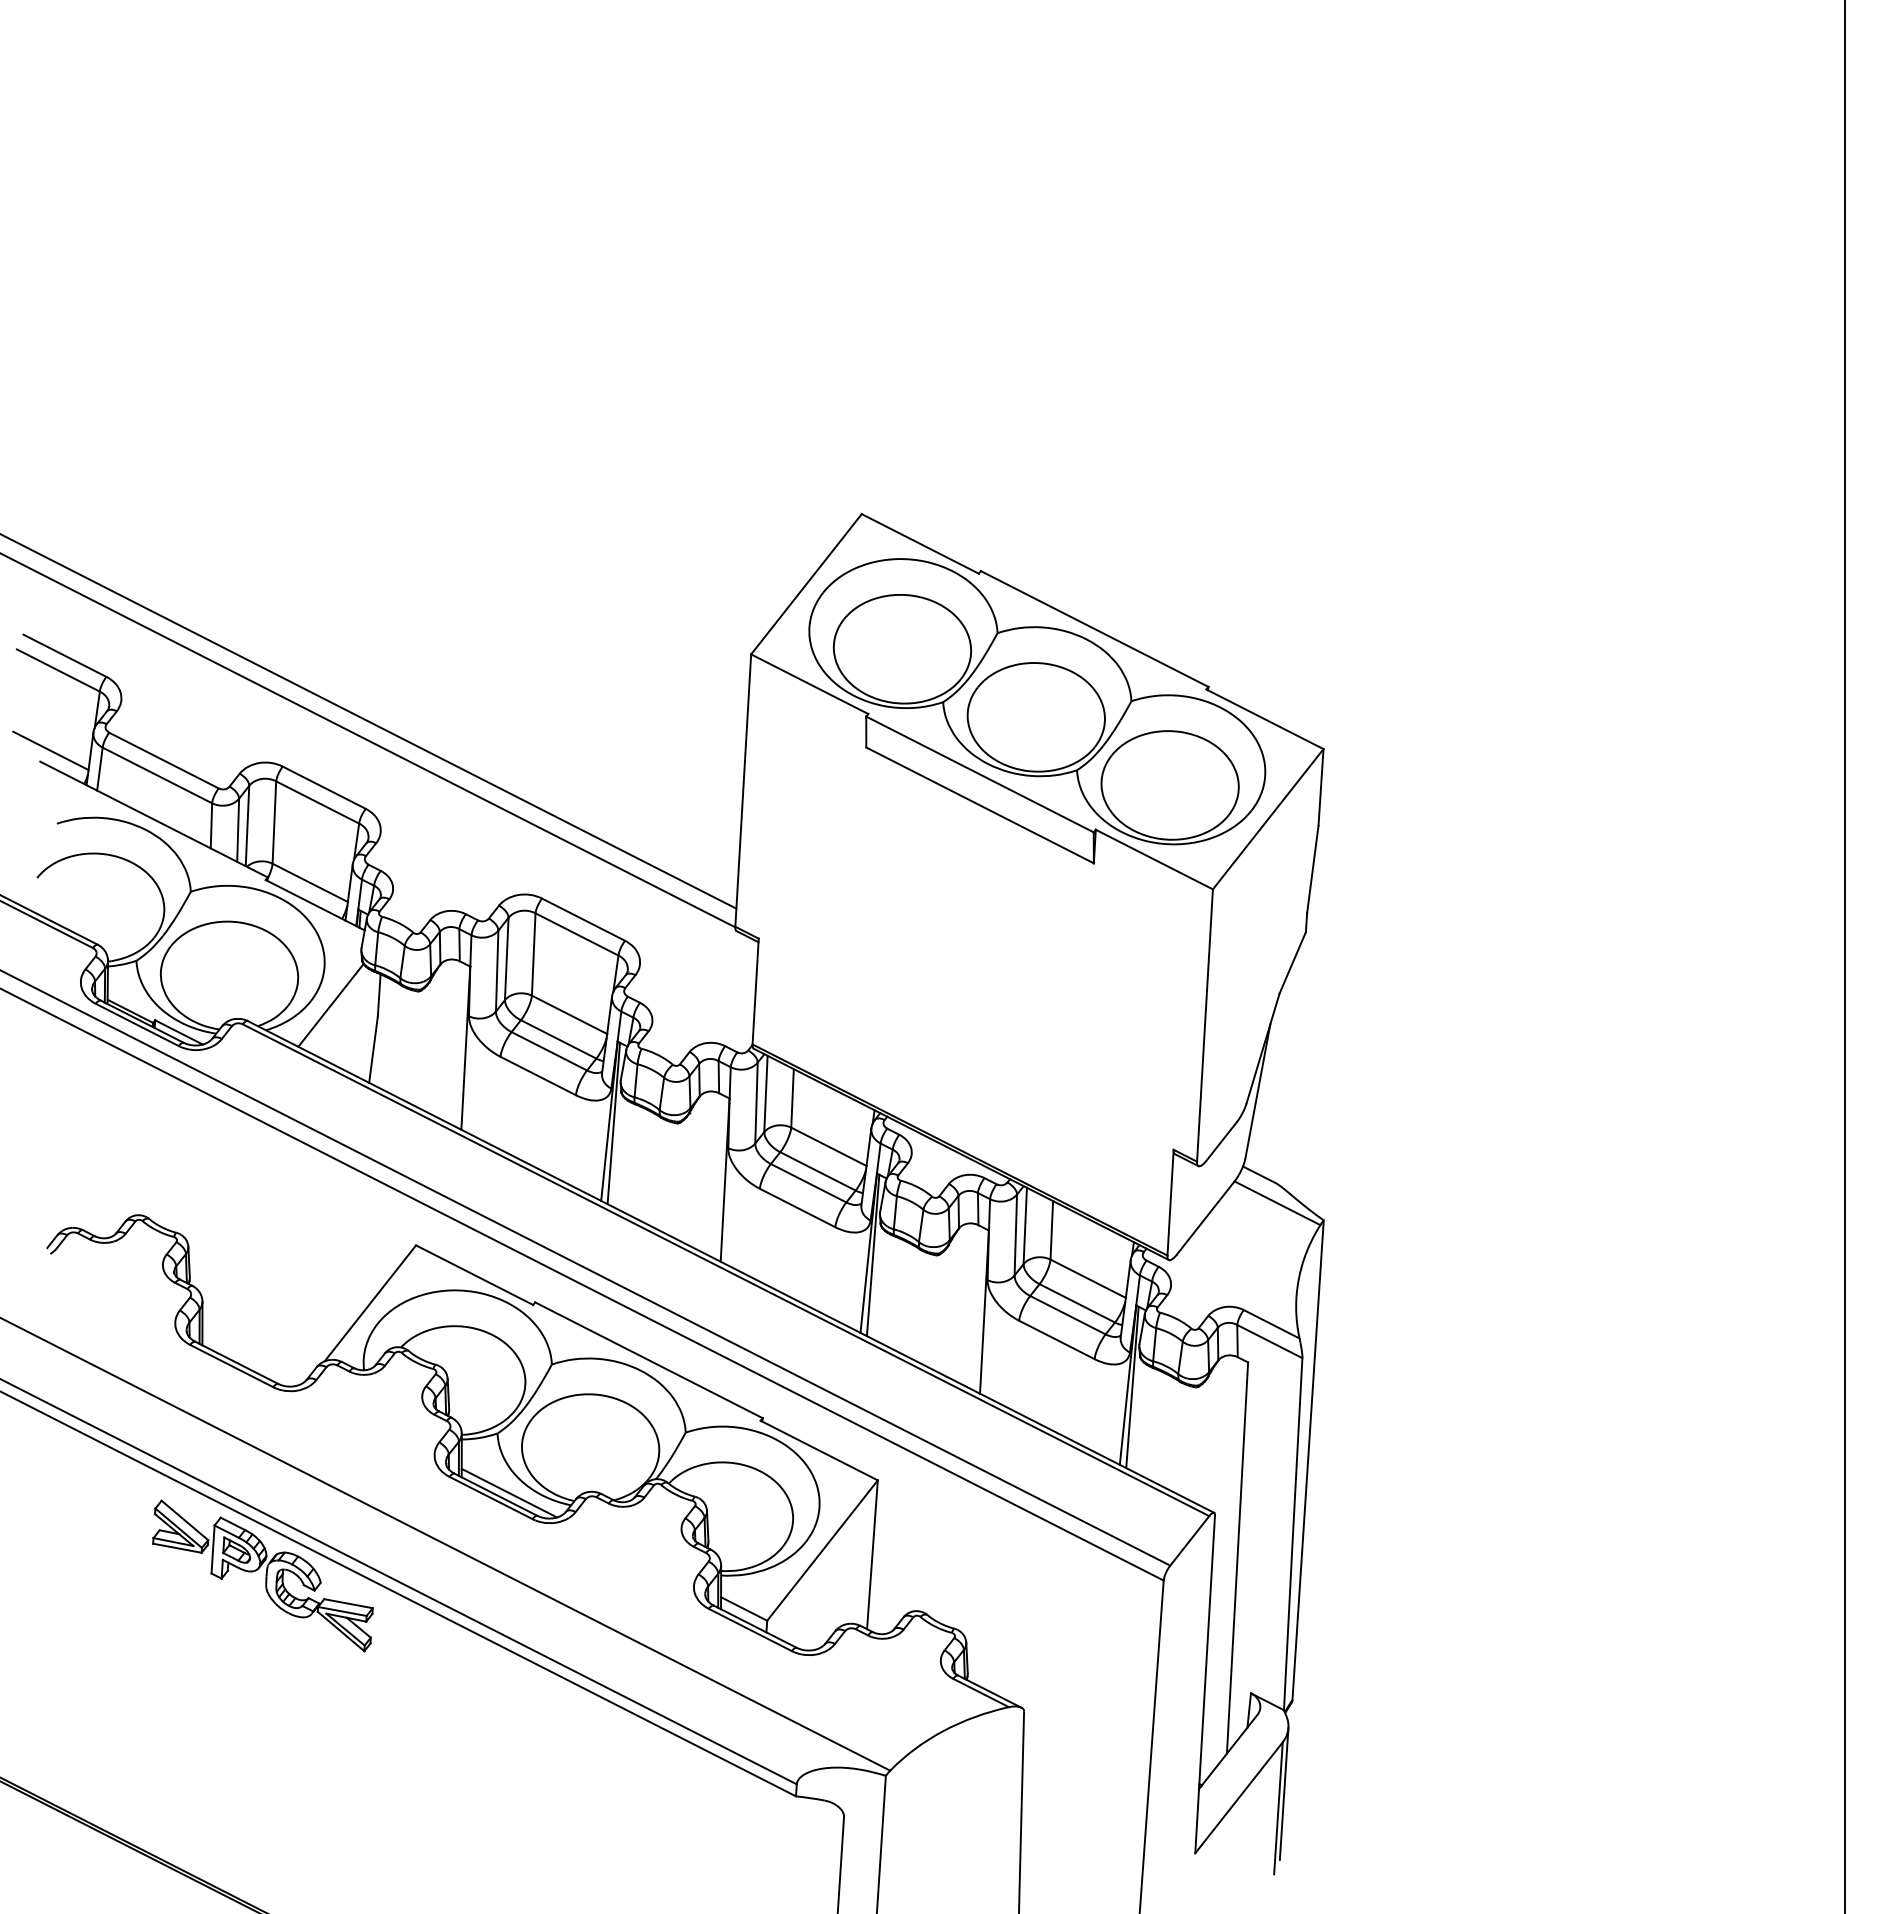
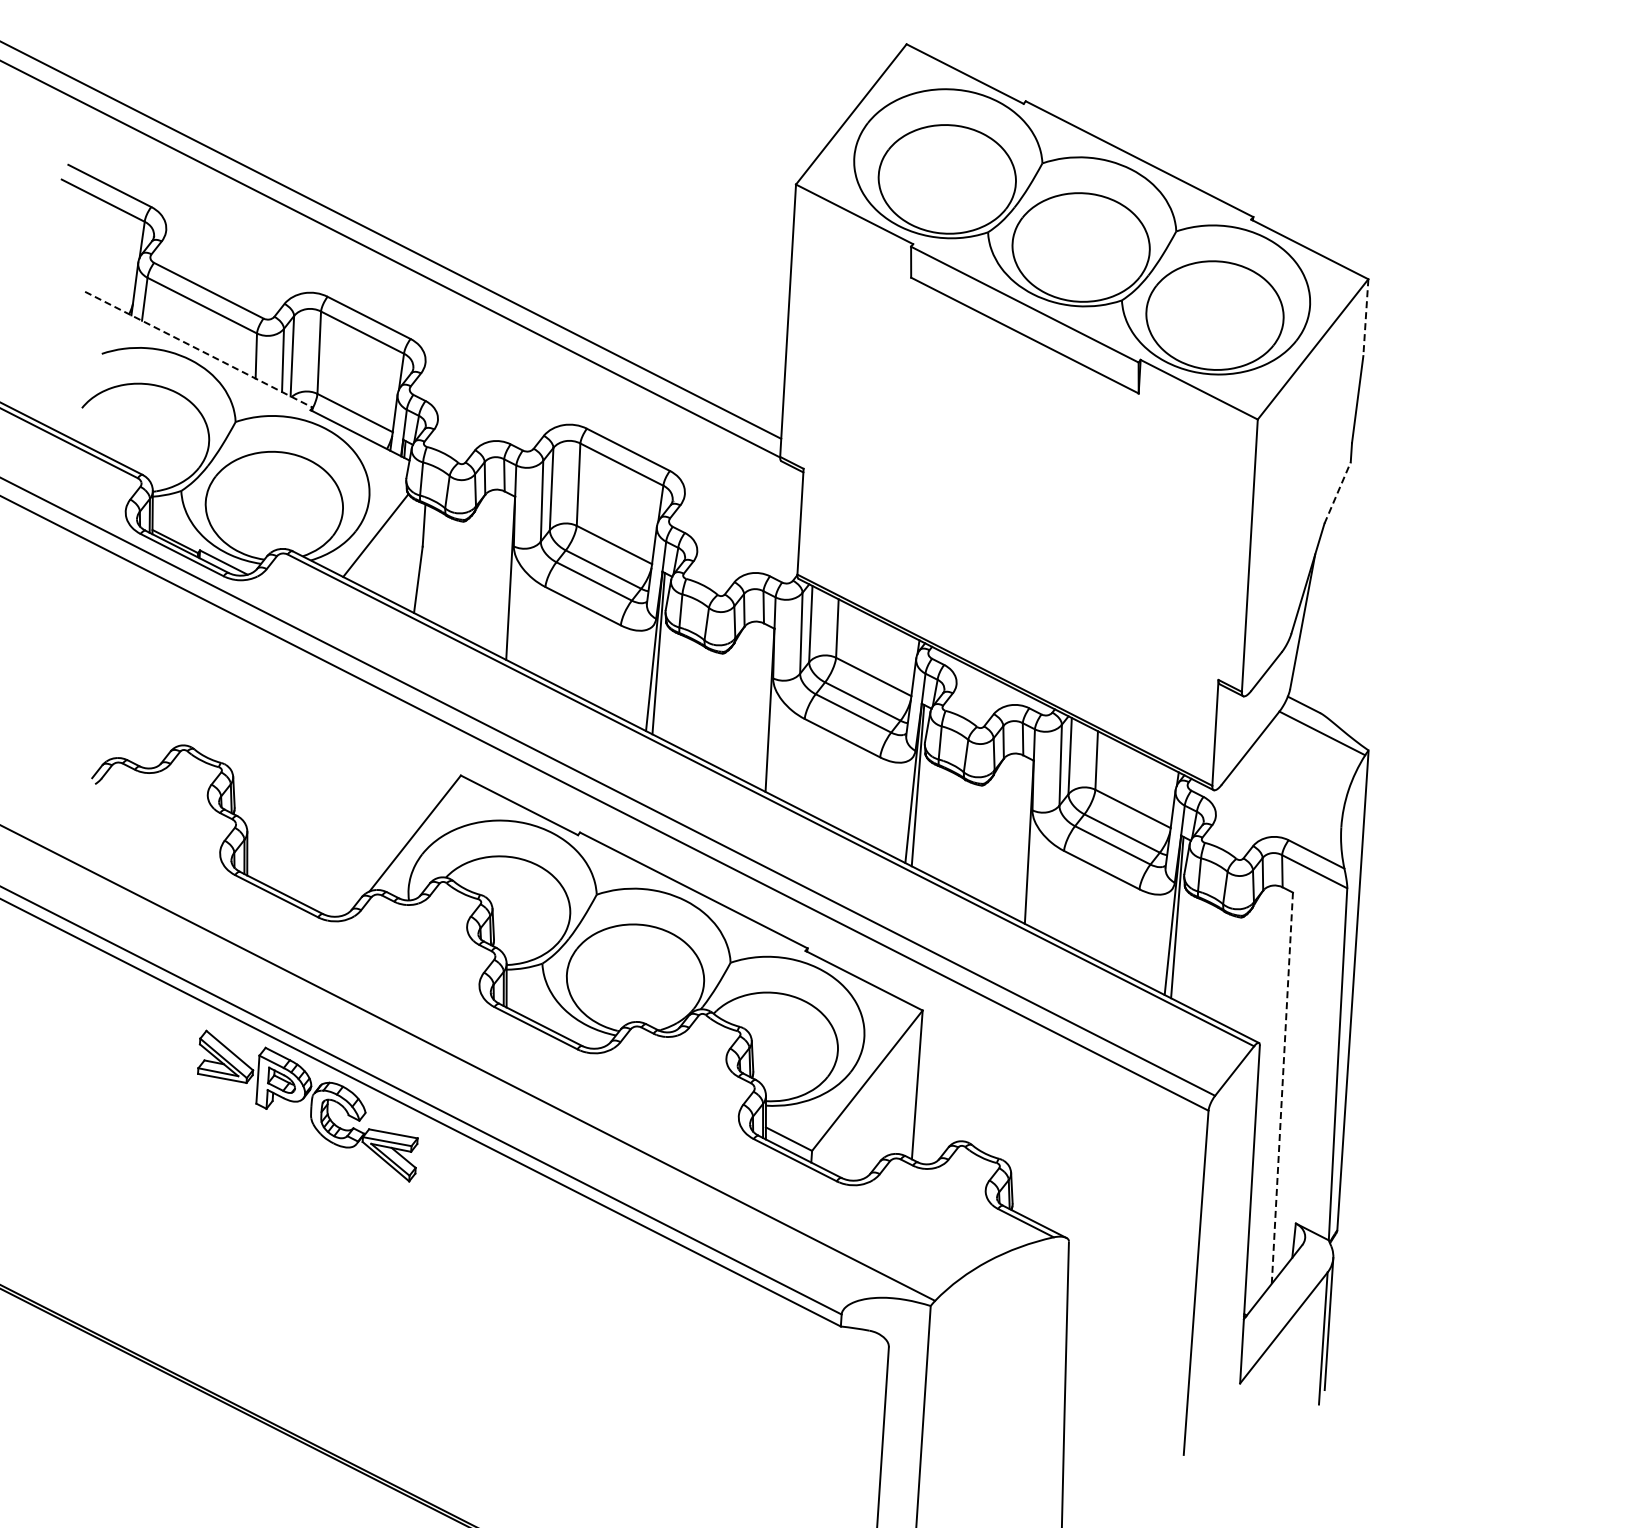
line: (50, 750) -> (95, 280), removed
line: (1320, 788) -> (1365, 318), solid -> dashed
line: (154, 819) -> (199, 349), solid -> dashed
line: (1292, 962) -> (1337, 492), solid -> dashed
line: (509, 1492) -> (554, 1022), removed
line: (1237, 1558) -> (1282, 1088), solid -> dashed

